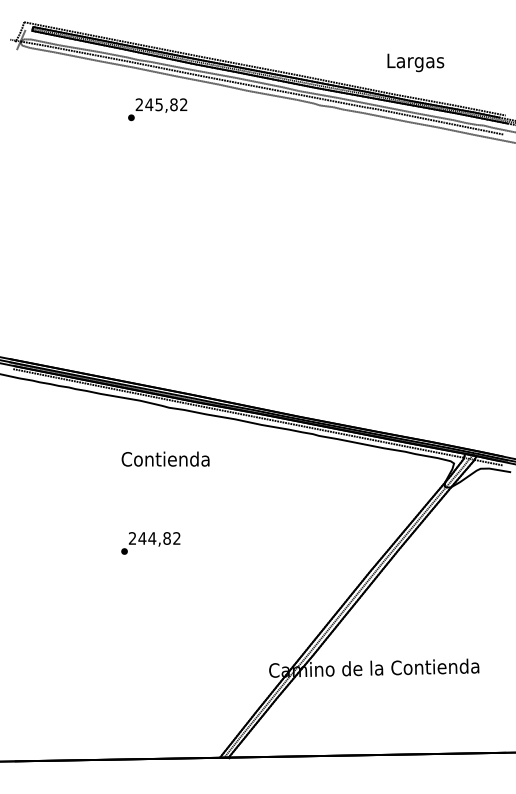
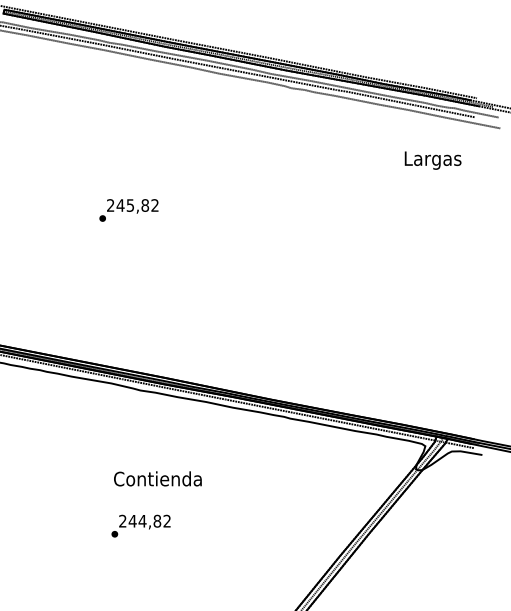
text: (415, 62) -> (432, 160), moved
text: (157, 109) -> (128, 210), moved
text: (165, 458) -> (157, 478), moved
text: (150, 543) -> (140, 526), moved

